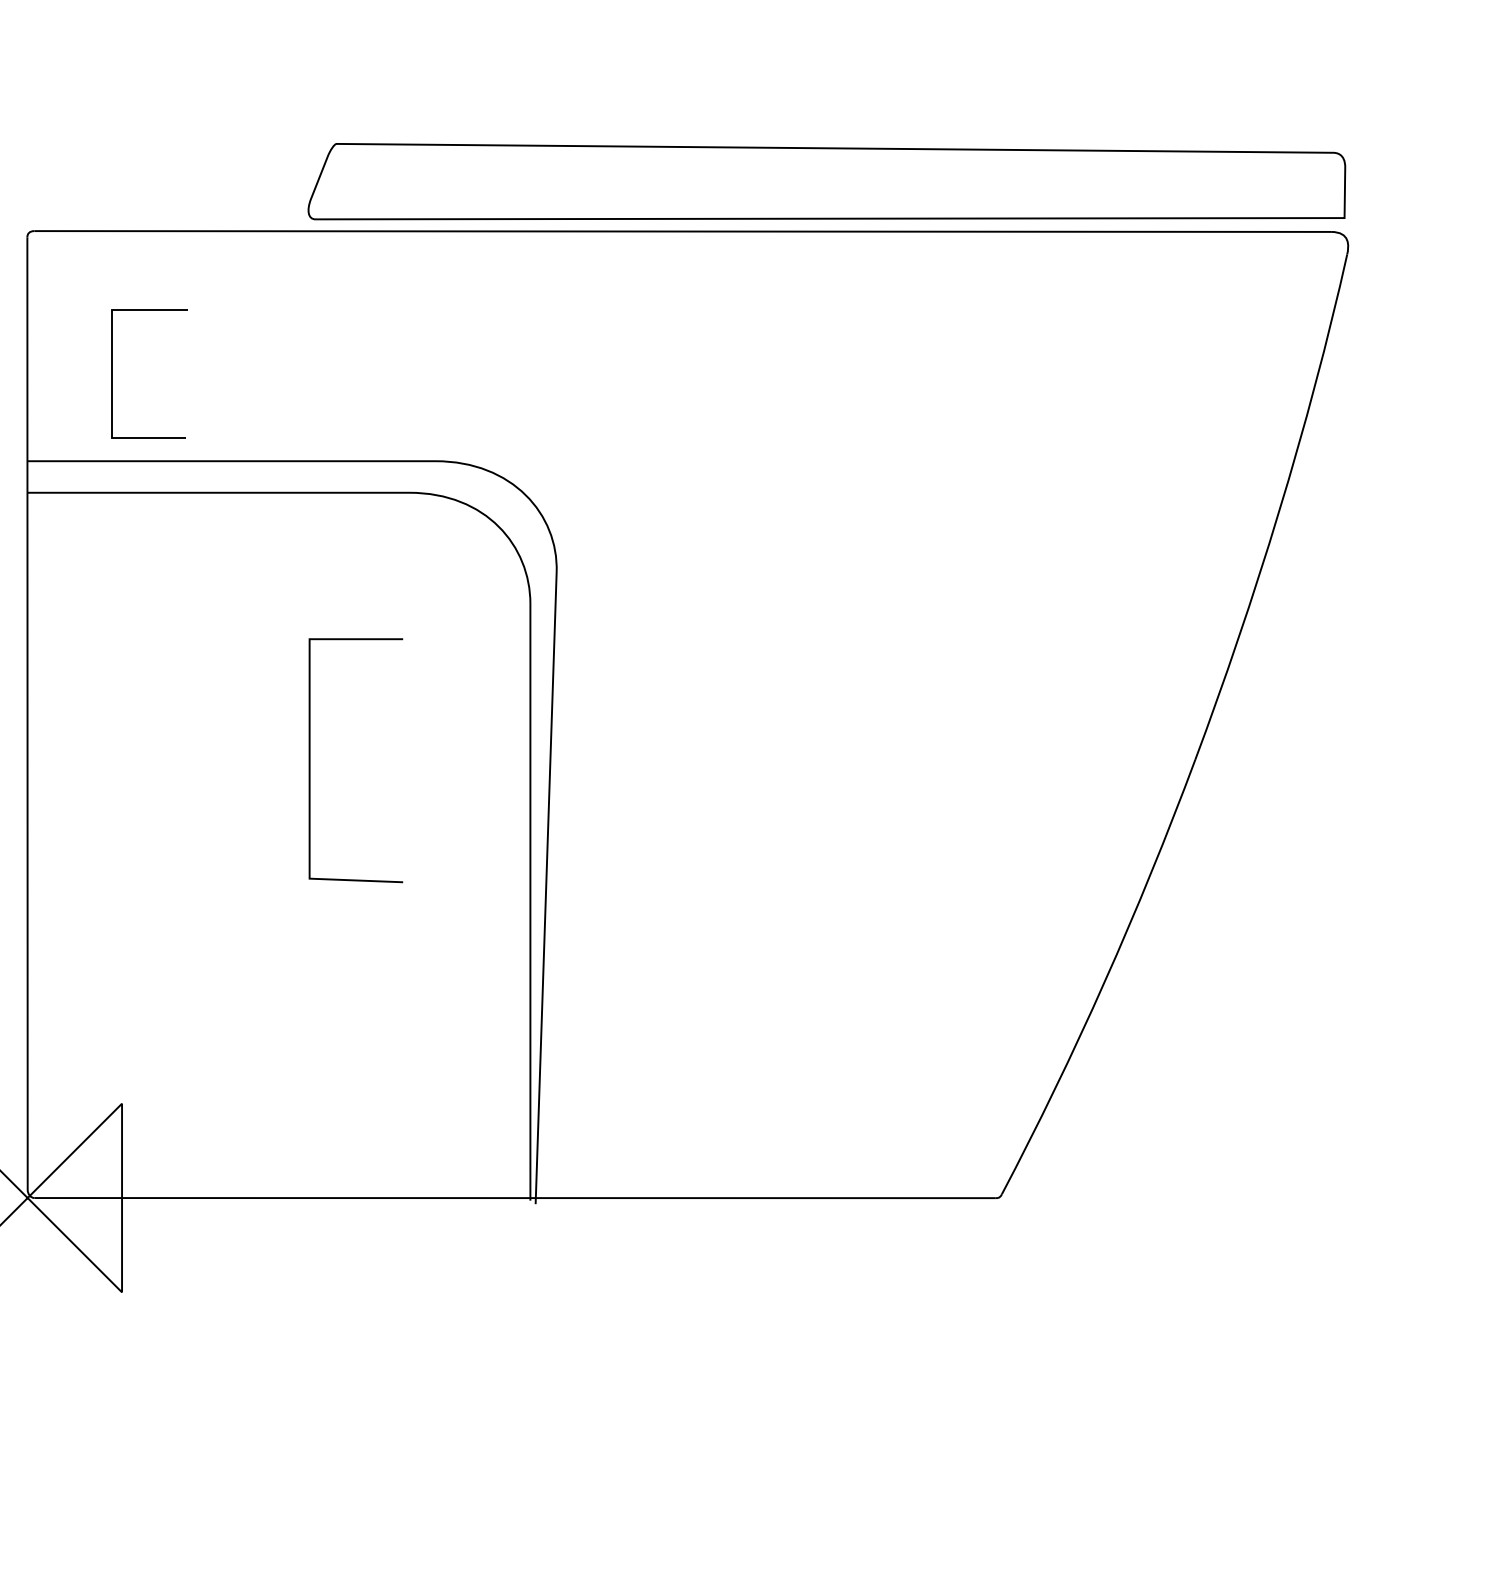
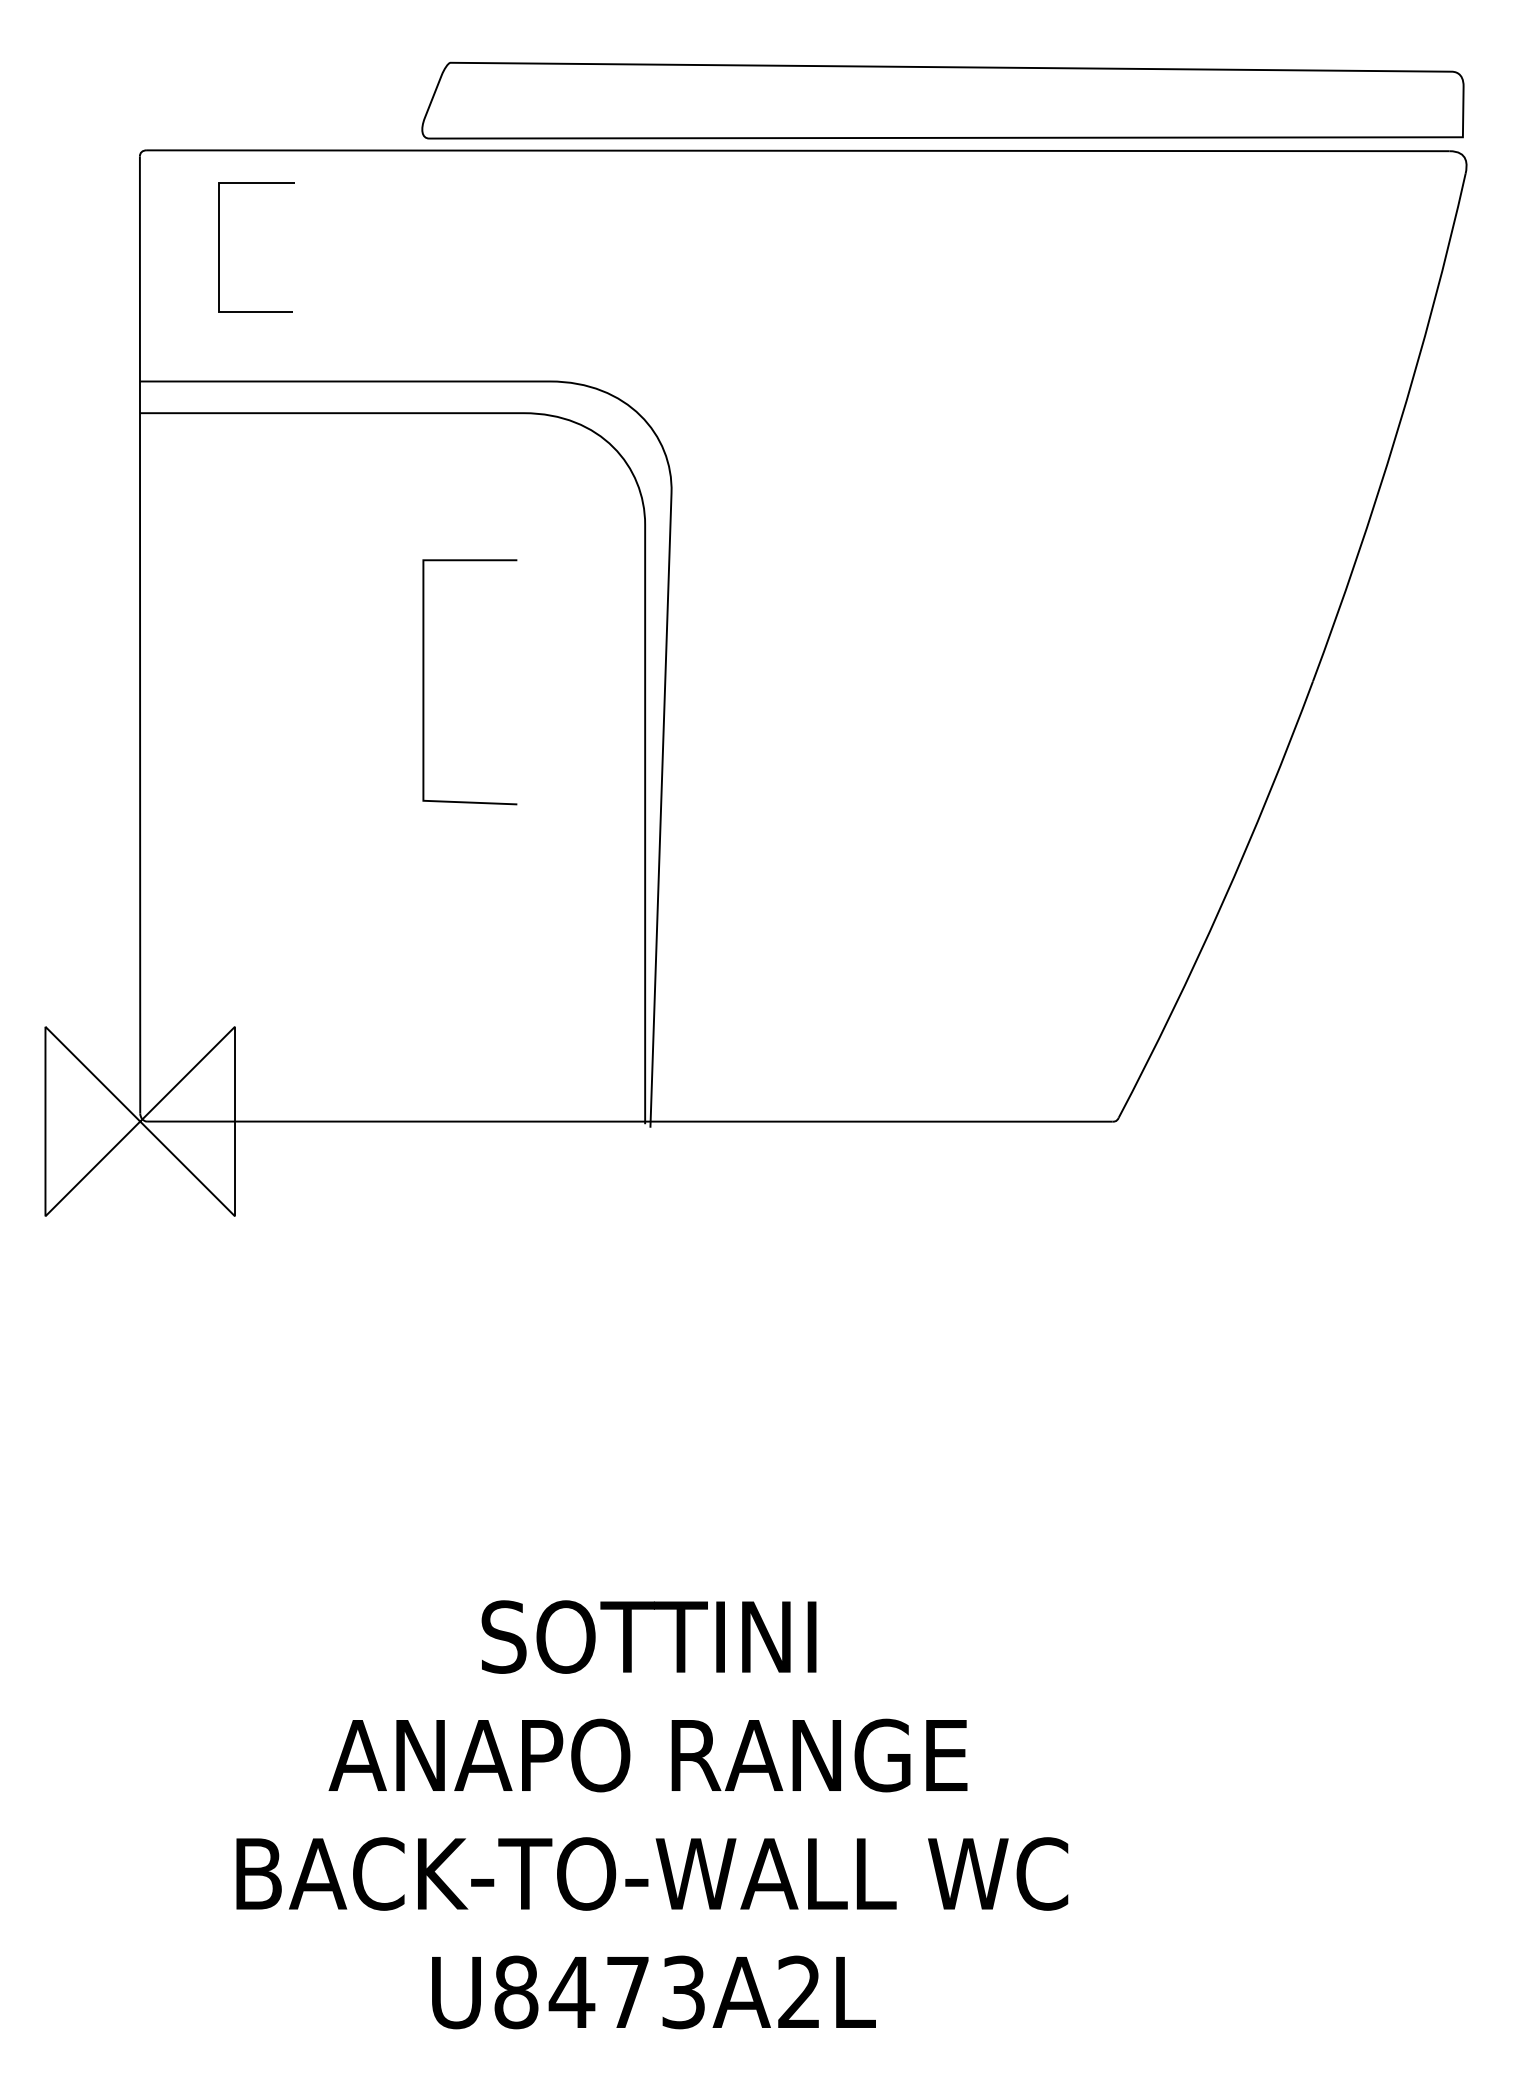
curve: (112, 373) -> (219, 247), moved

